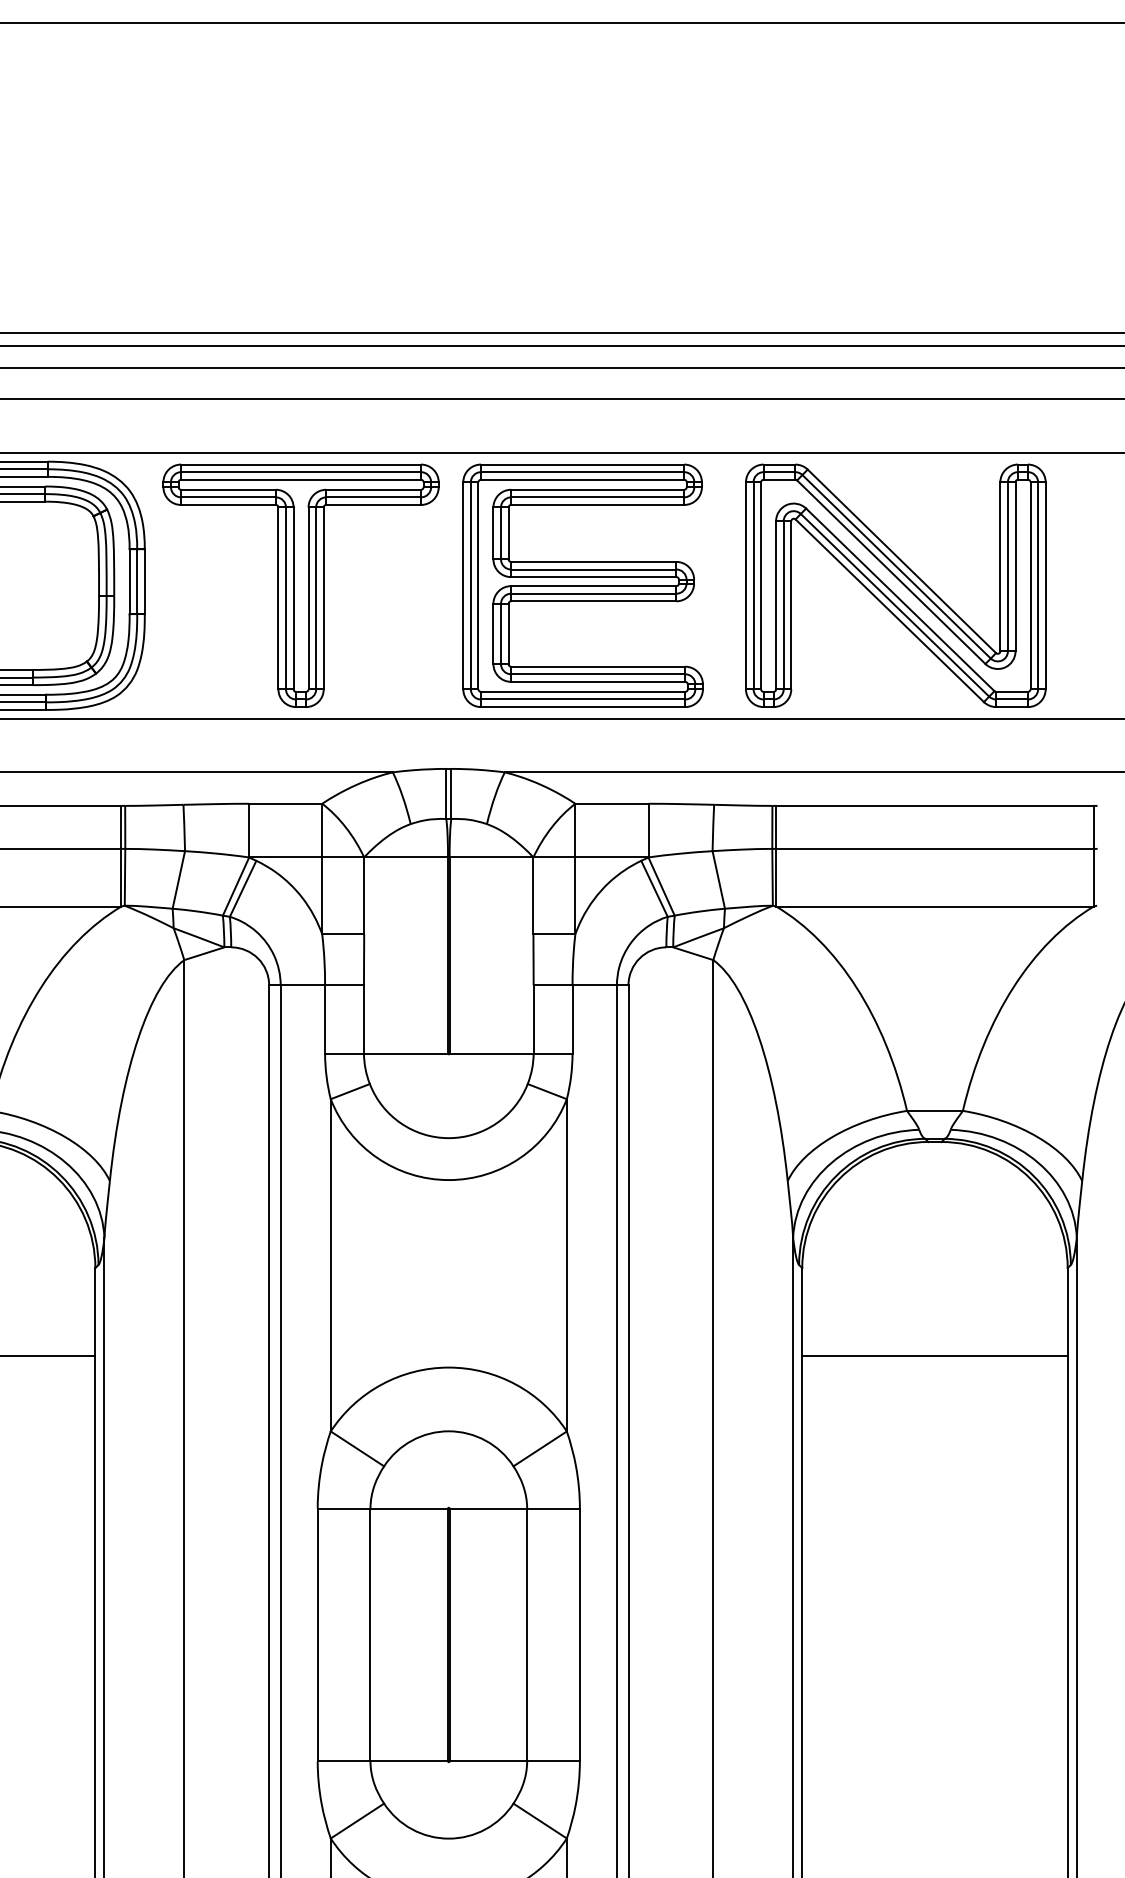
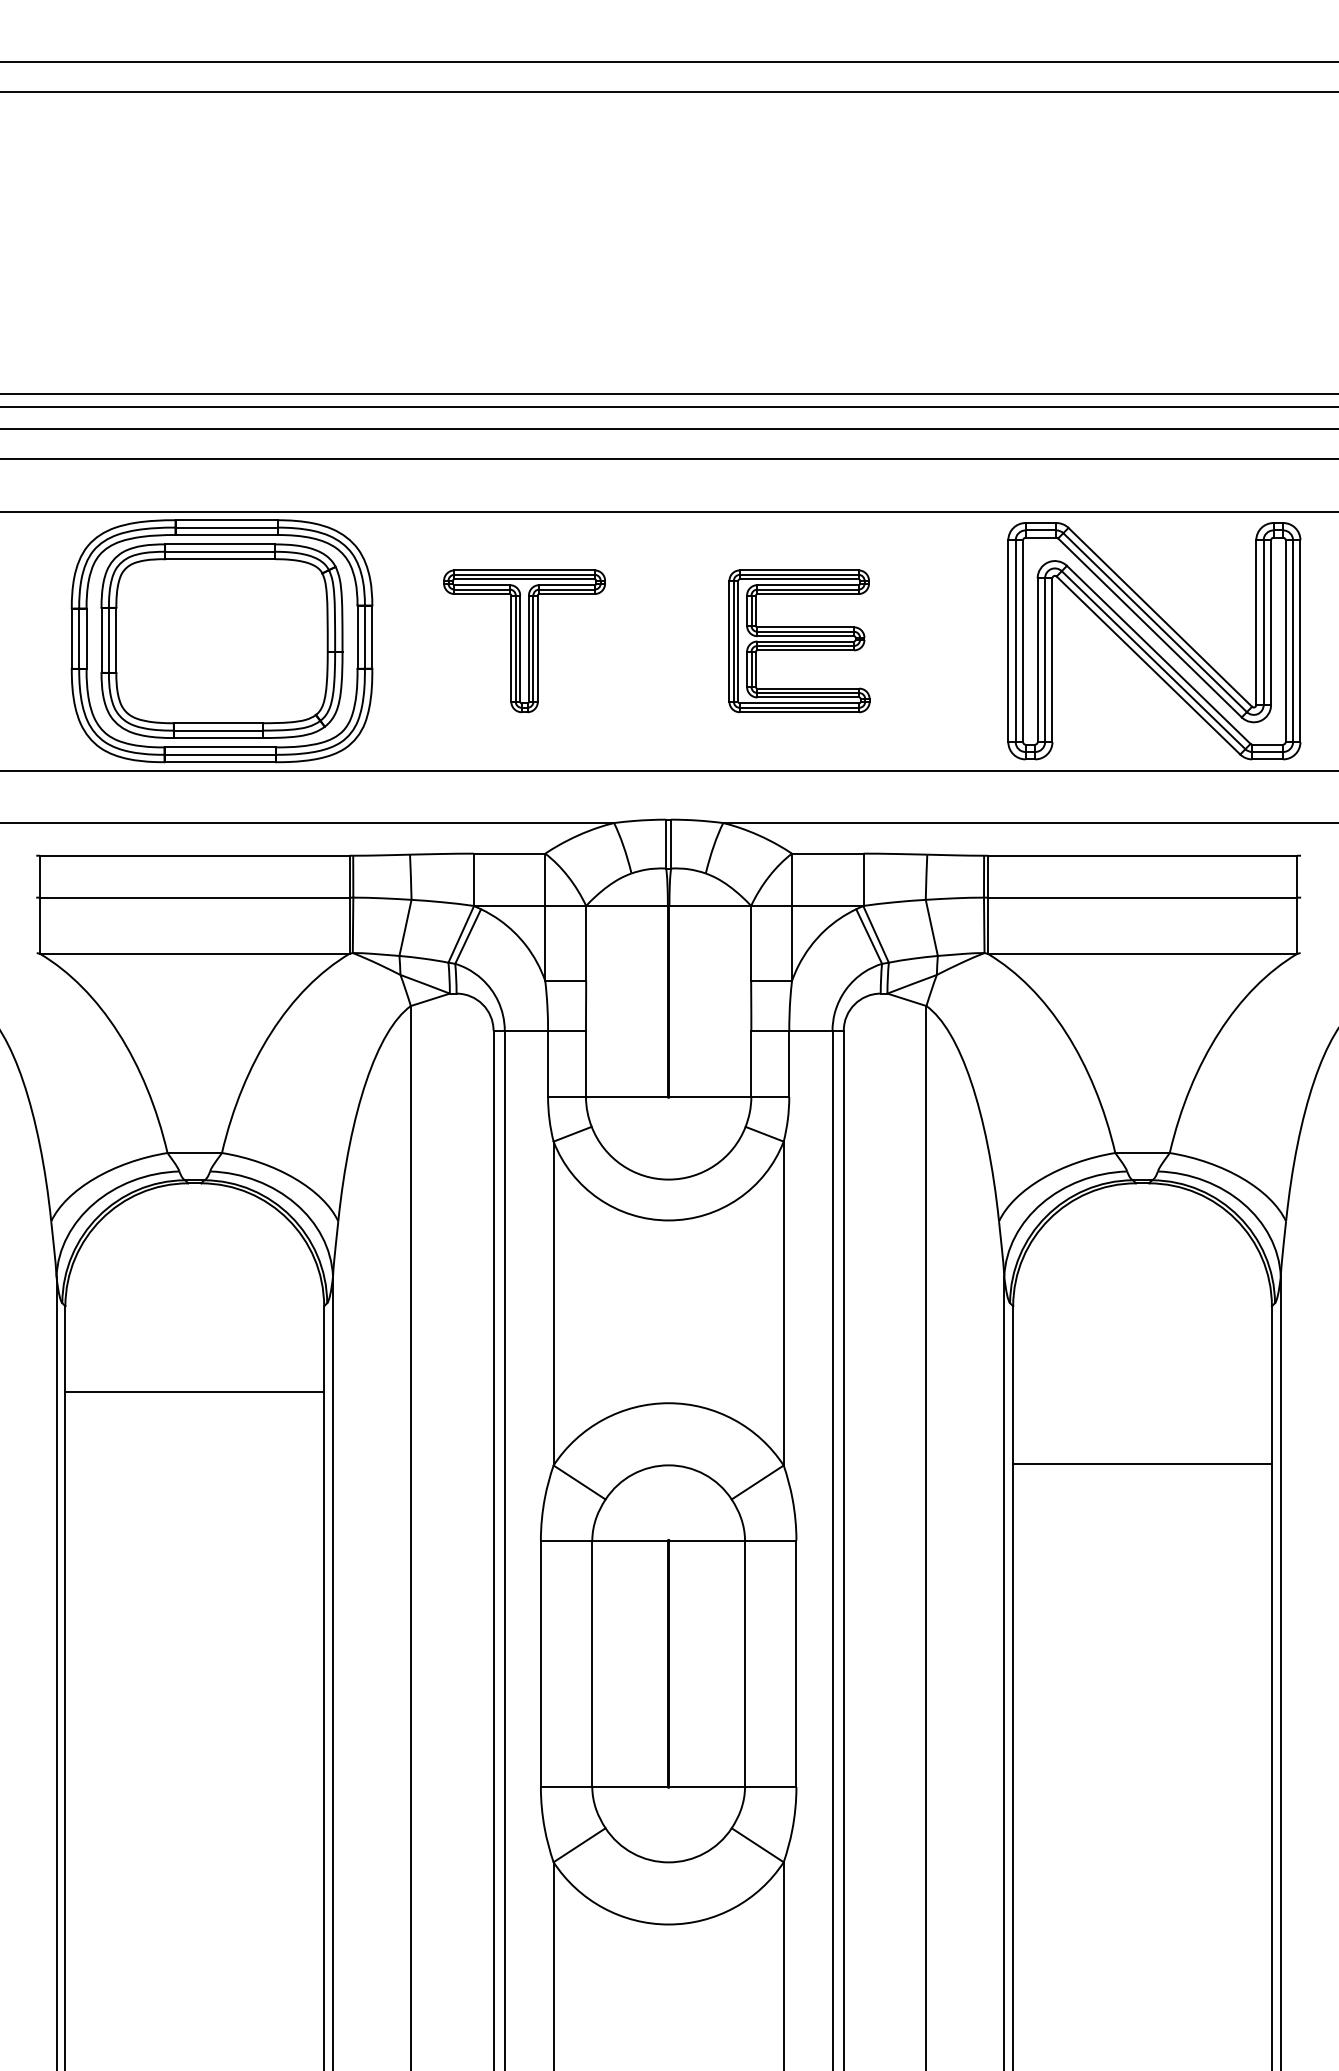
part: (300, 586) -> (524, 641), size x0.6
part: (583, 586) -> (799, 641), size x0.6
part: (895, 586) -> (1154, 641), moved
line: (934, 1355) -> (1142, 1463), moved

